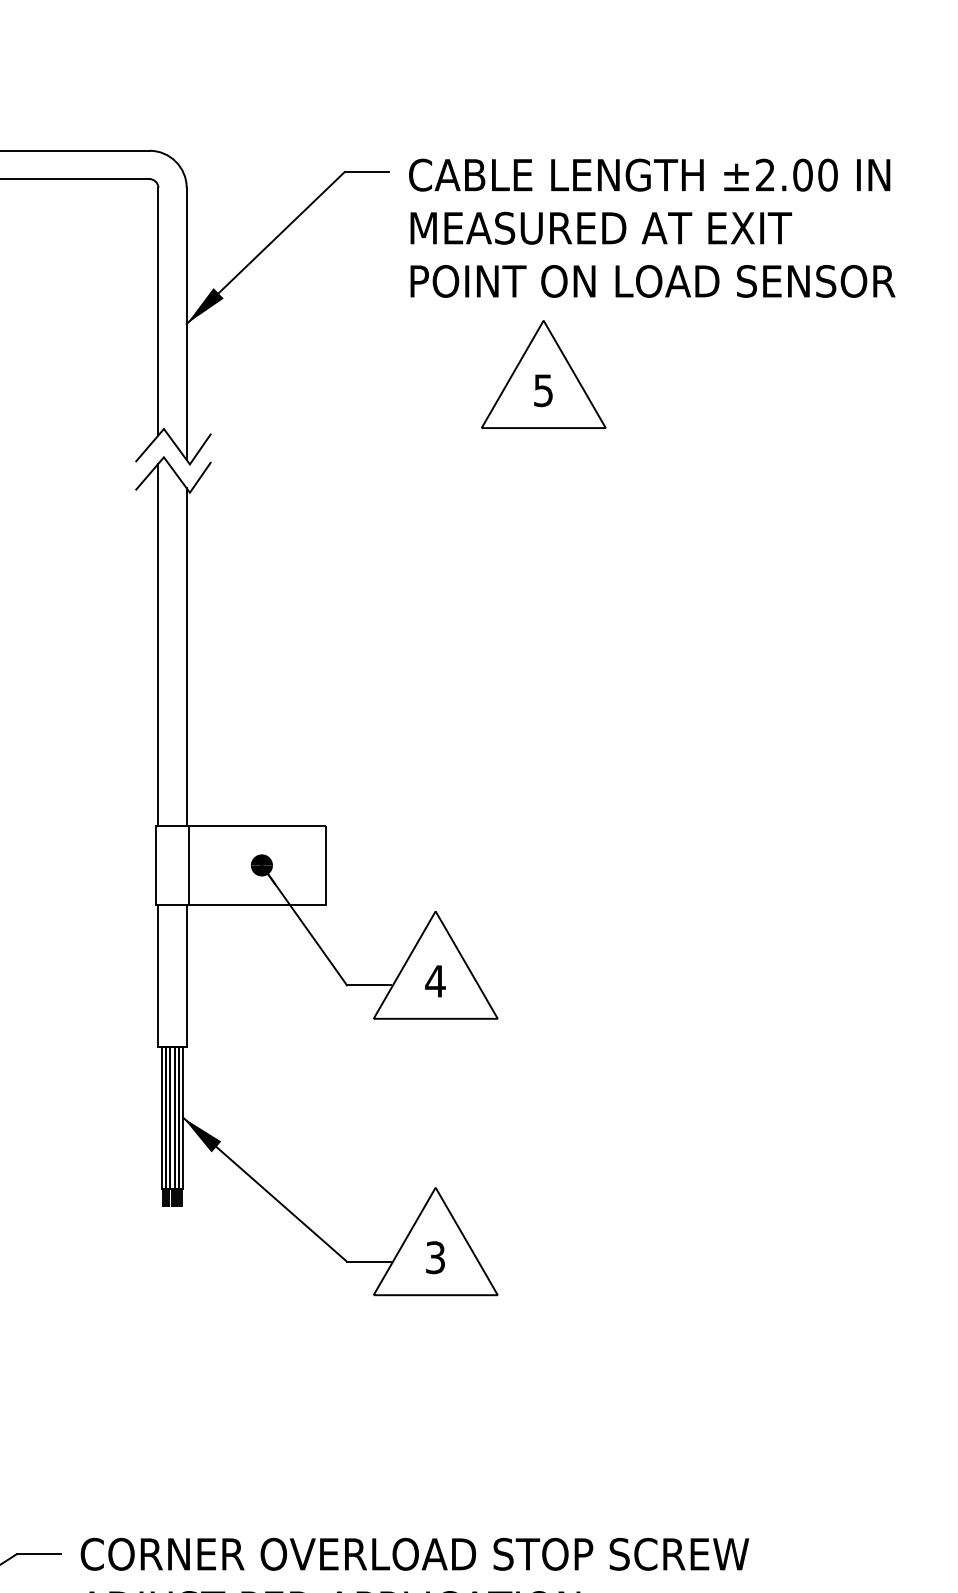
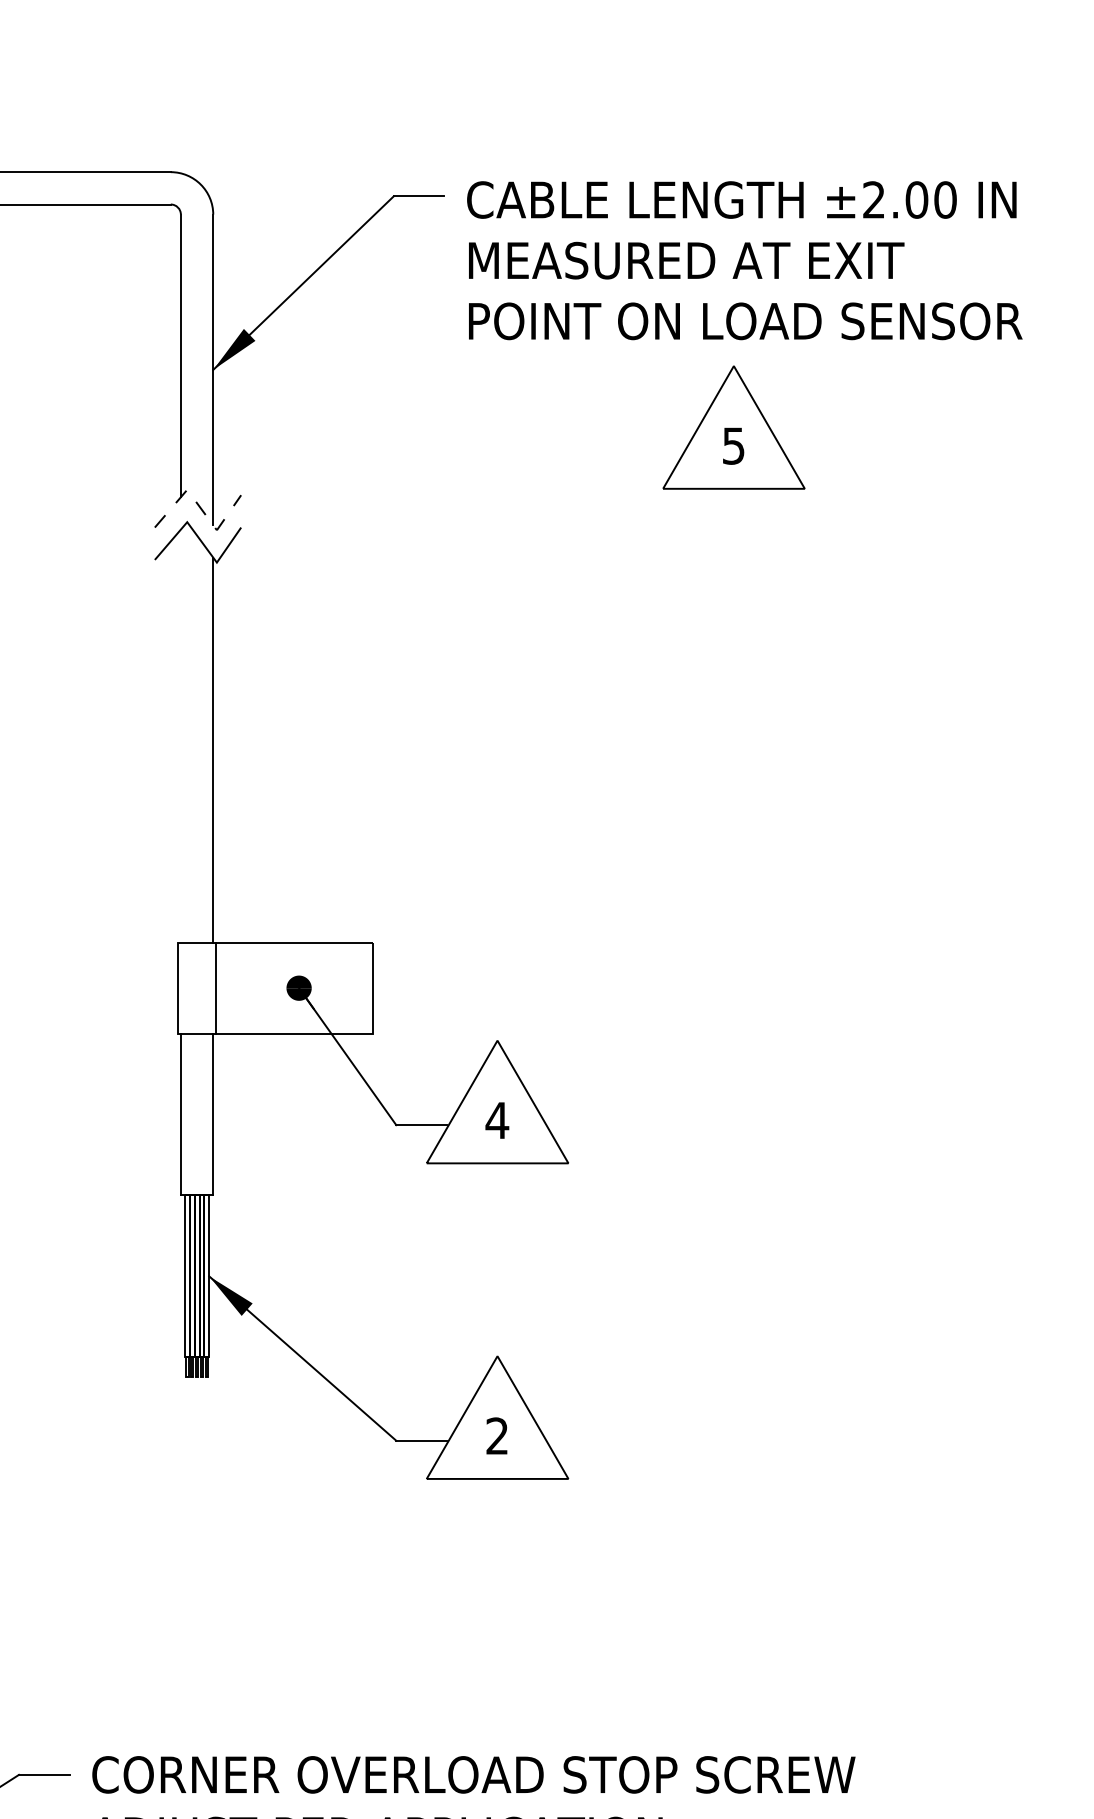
part: (543, 374) -> (733, 427), moved
line: (175, 444) -> (200, 507), solid -> dashed
line: (158, 644) -> (181, 735), removed
text: (435, 1257) -> (497, 1435), 3 -> 2

